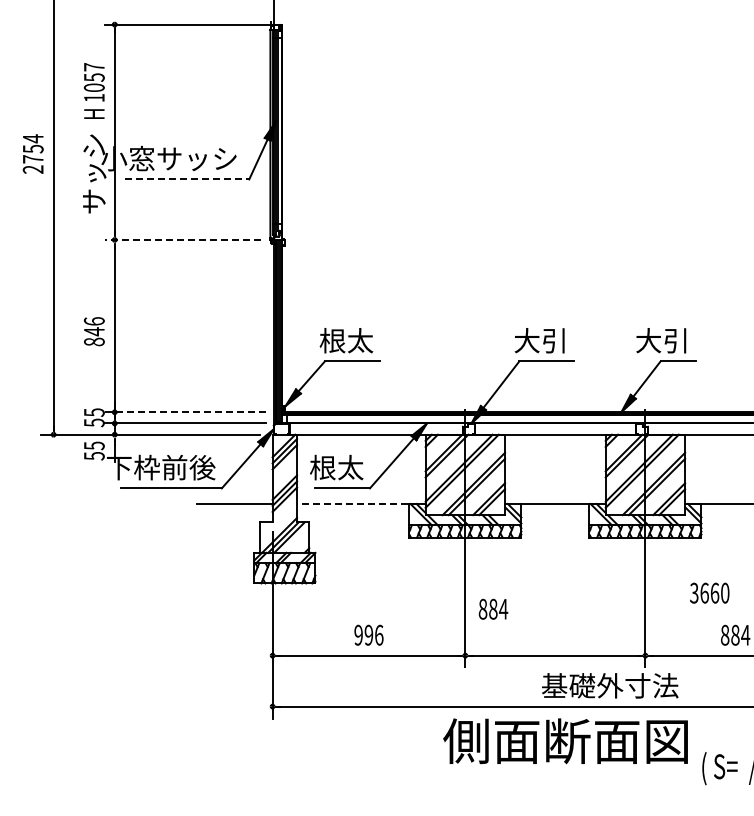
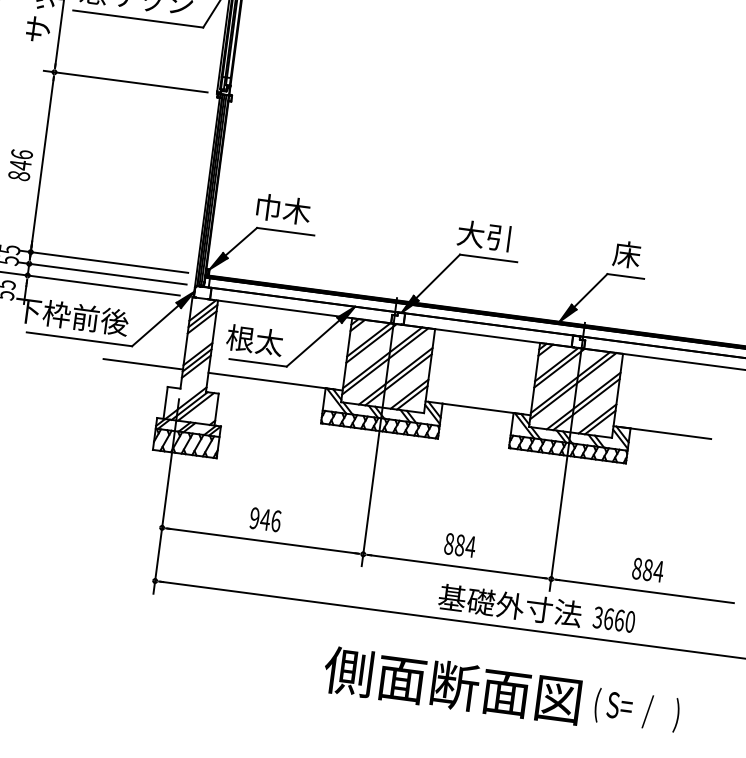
line: (187, 179) -> (138, 19), dashed -> solid
line: (182, 239) -> (125, 81), dashed -> solid
text: (346, 340) -> (282, 209), 根太 -> 巾木
text: (662, 340) -> (612, 252), 大引 -> 床
line: (184, 412) -> (103, 261), dashed -> solid
line: (357, 503) -> (271, 380), dashed -> solid
text: (709, 592) -> (614, 618), moved
text: (493, 608) -> (460, 544), moved
text: (368, 634) -> (265, 518), 996 -> 946
text: (565, 741) -> (452, 685), moved

